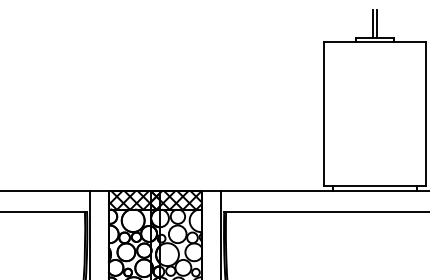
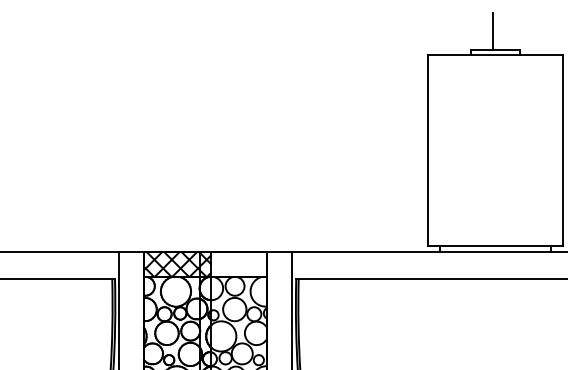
line: (376, 23) -> (497, 31), removed
hatch: (176, 199) -> (233, 263), removed

